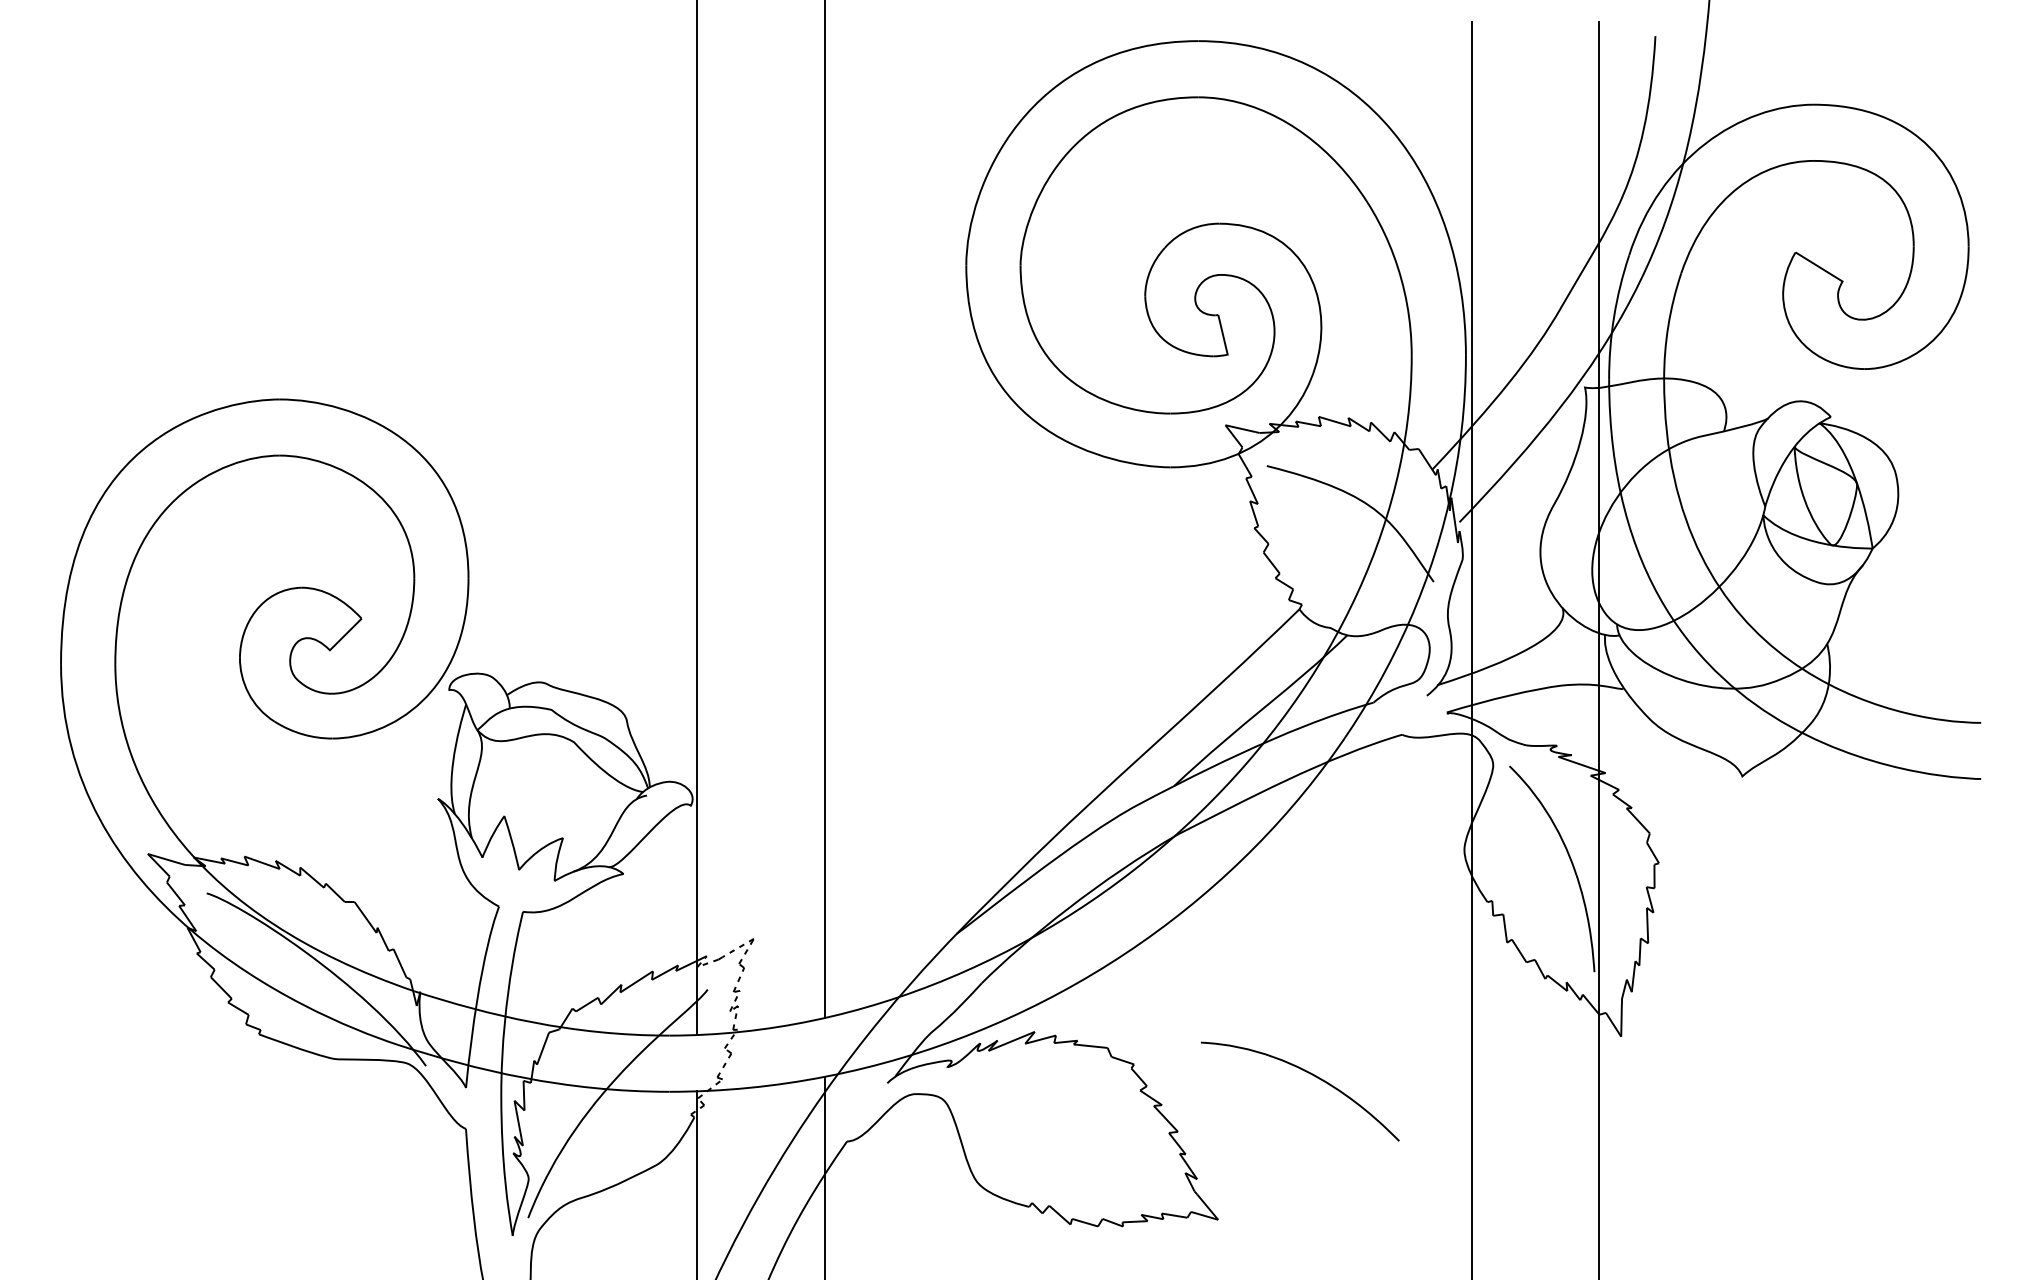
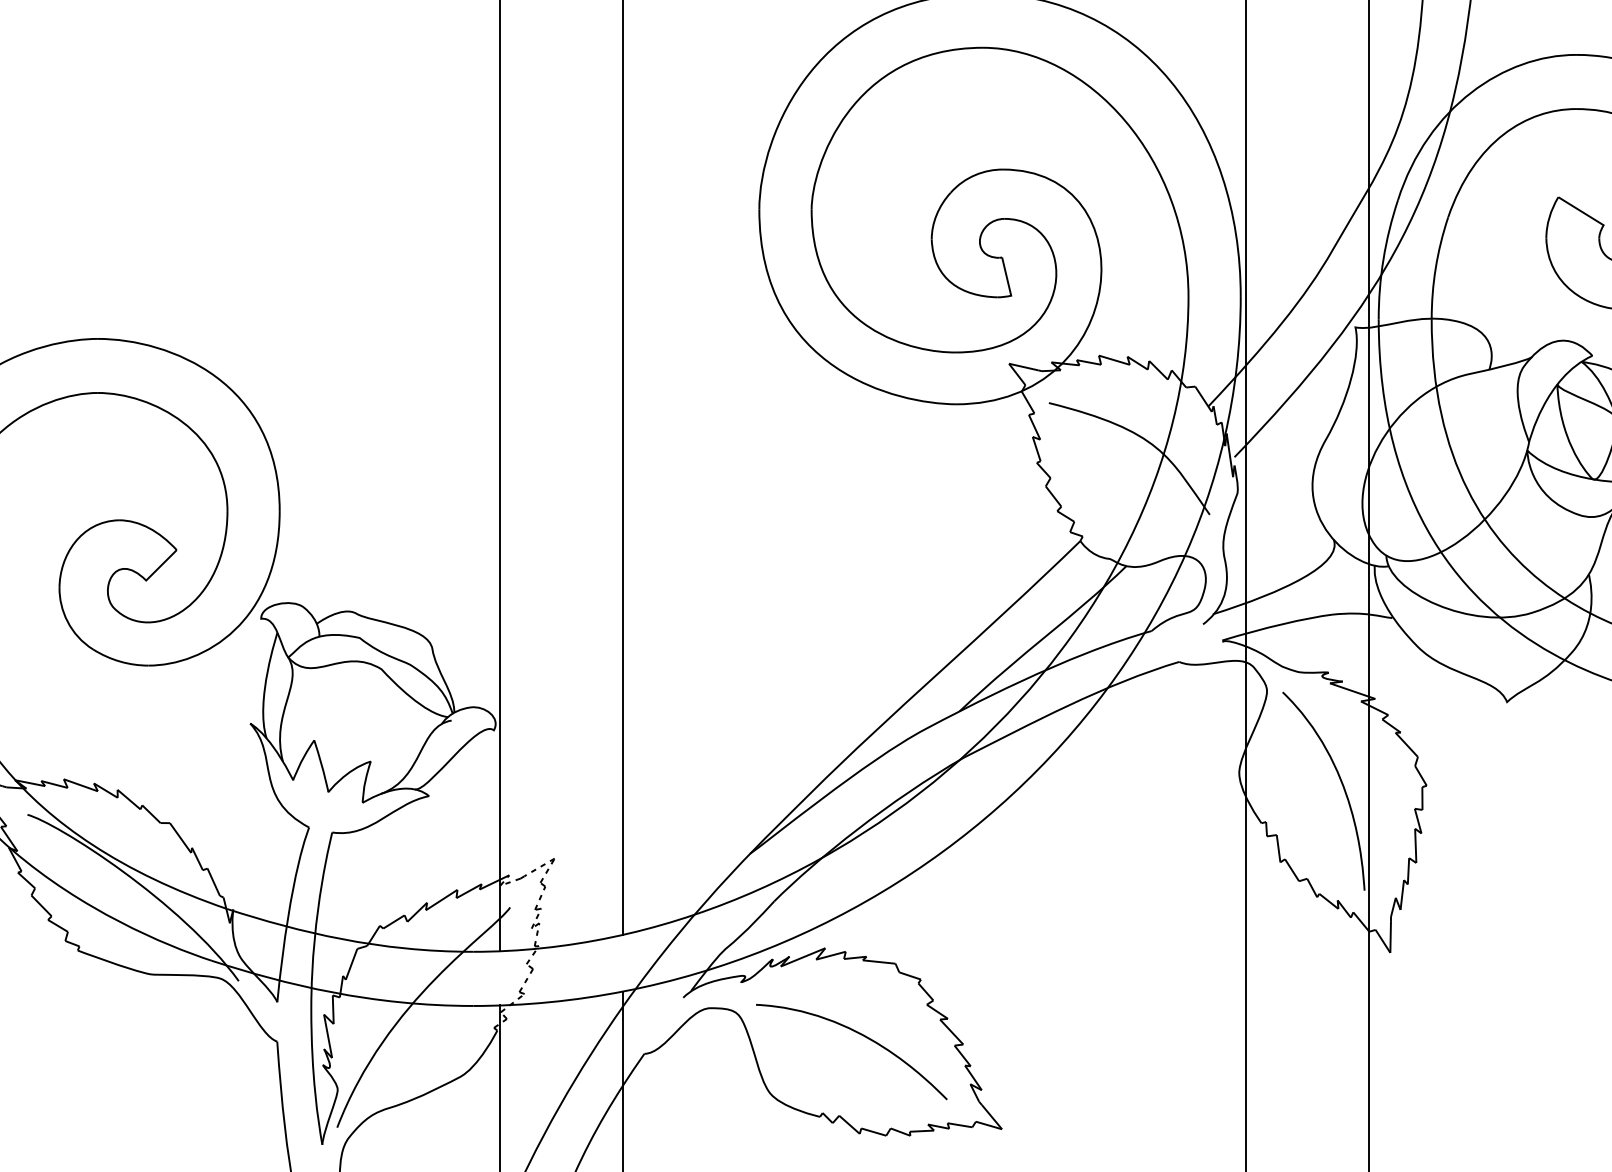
curve: (1308, 1073) -> (859, 1034), moved

